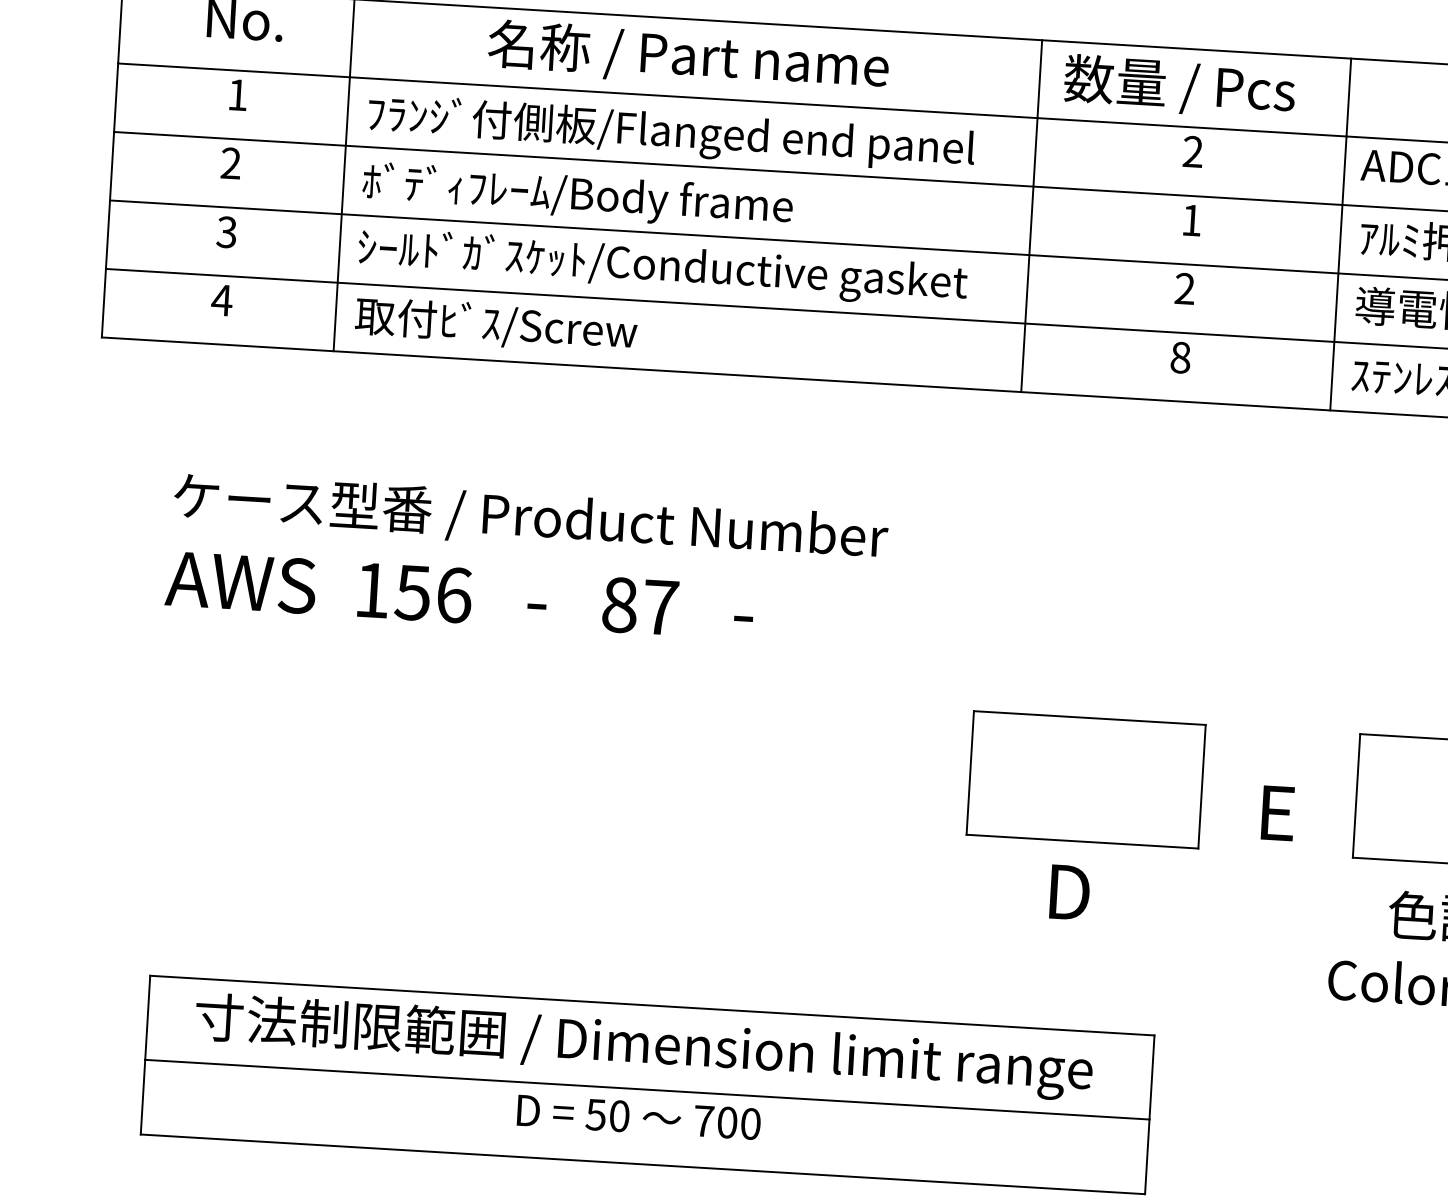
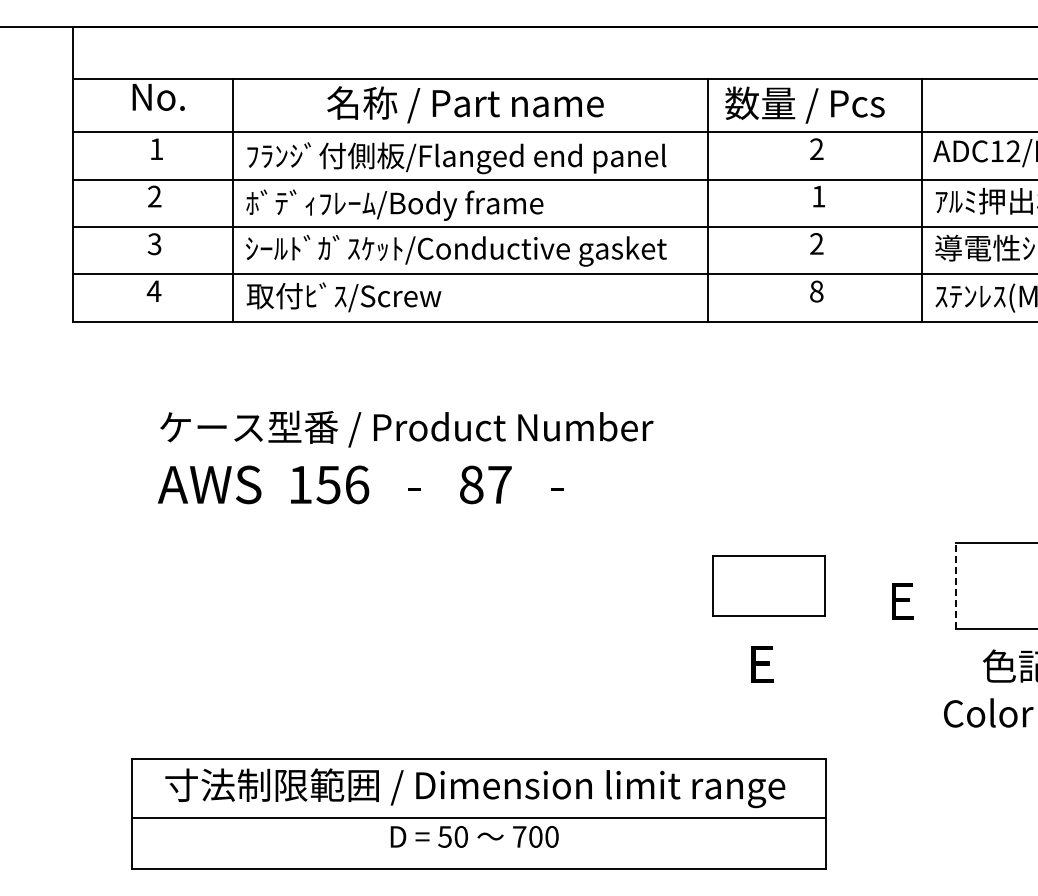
text: (526, 559) -> (405, 457), moved
part: (1085, 778) -> (768, 585), size x0.7
line: (1356, 796) -> (955, 586), solid -> dashed
text: (1070, 892) -> (762, 664), D -> E

